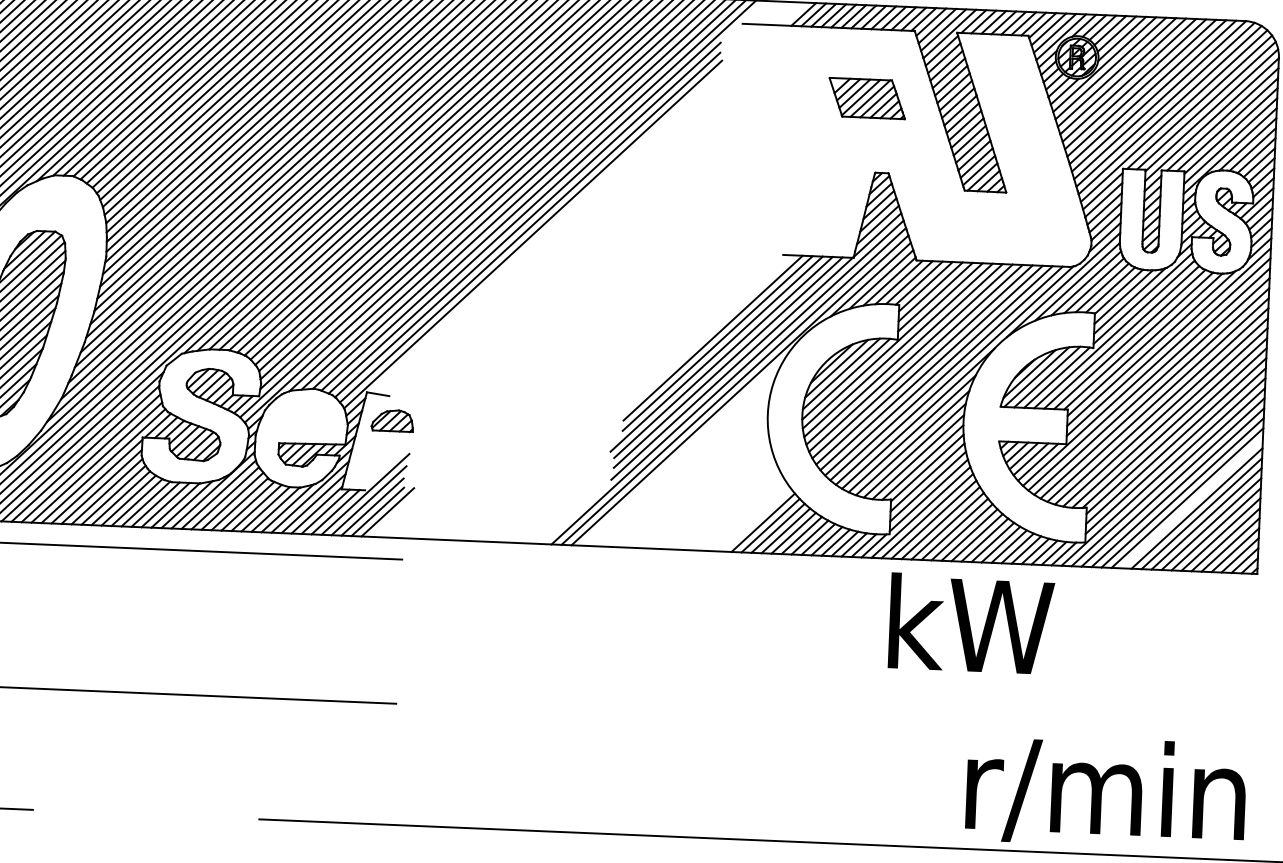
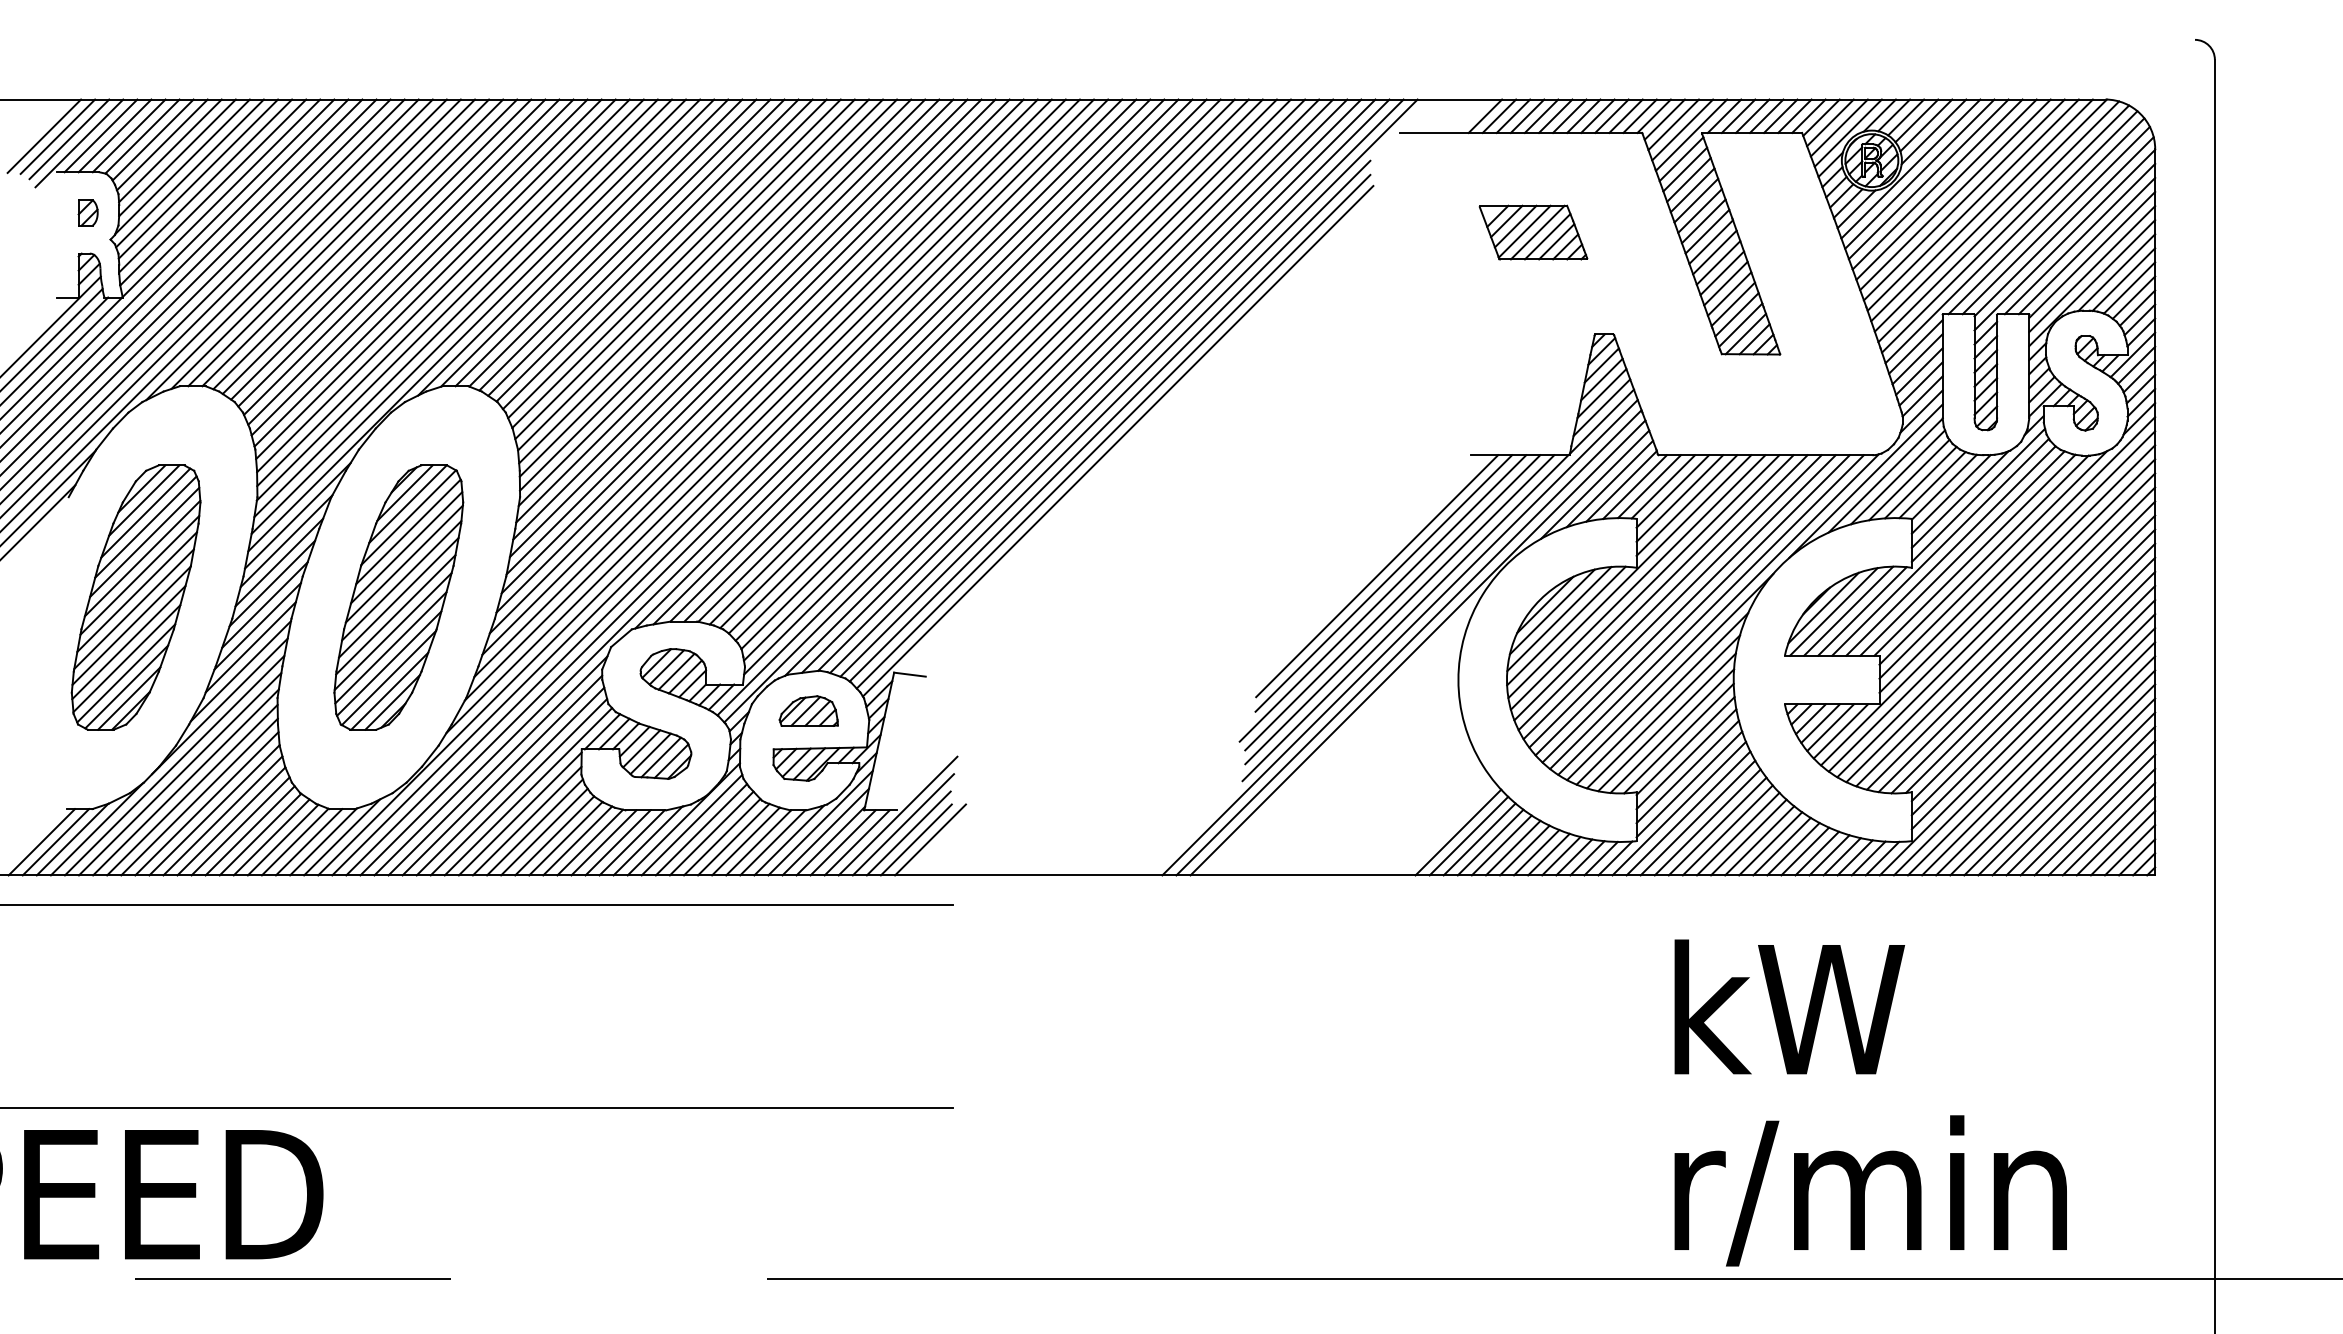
part: (867, 98) -> (1533, 232), moved
part: (392, 420) -> (808, 710), moved
line: (1192, 502) -> (2059, 779), added
text: (971, 623) -> (1789, 1006), moved
text: (1105, 792) -> (1870, 1190), moved

